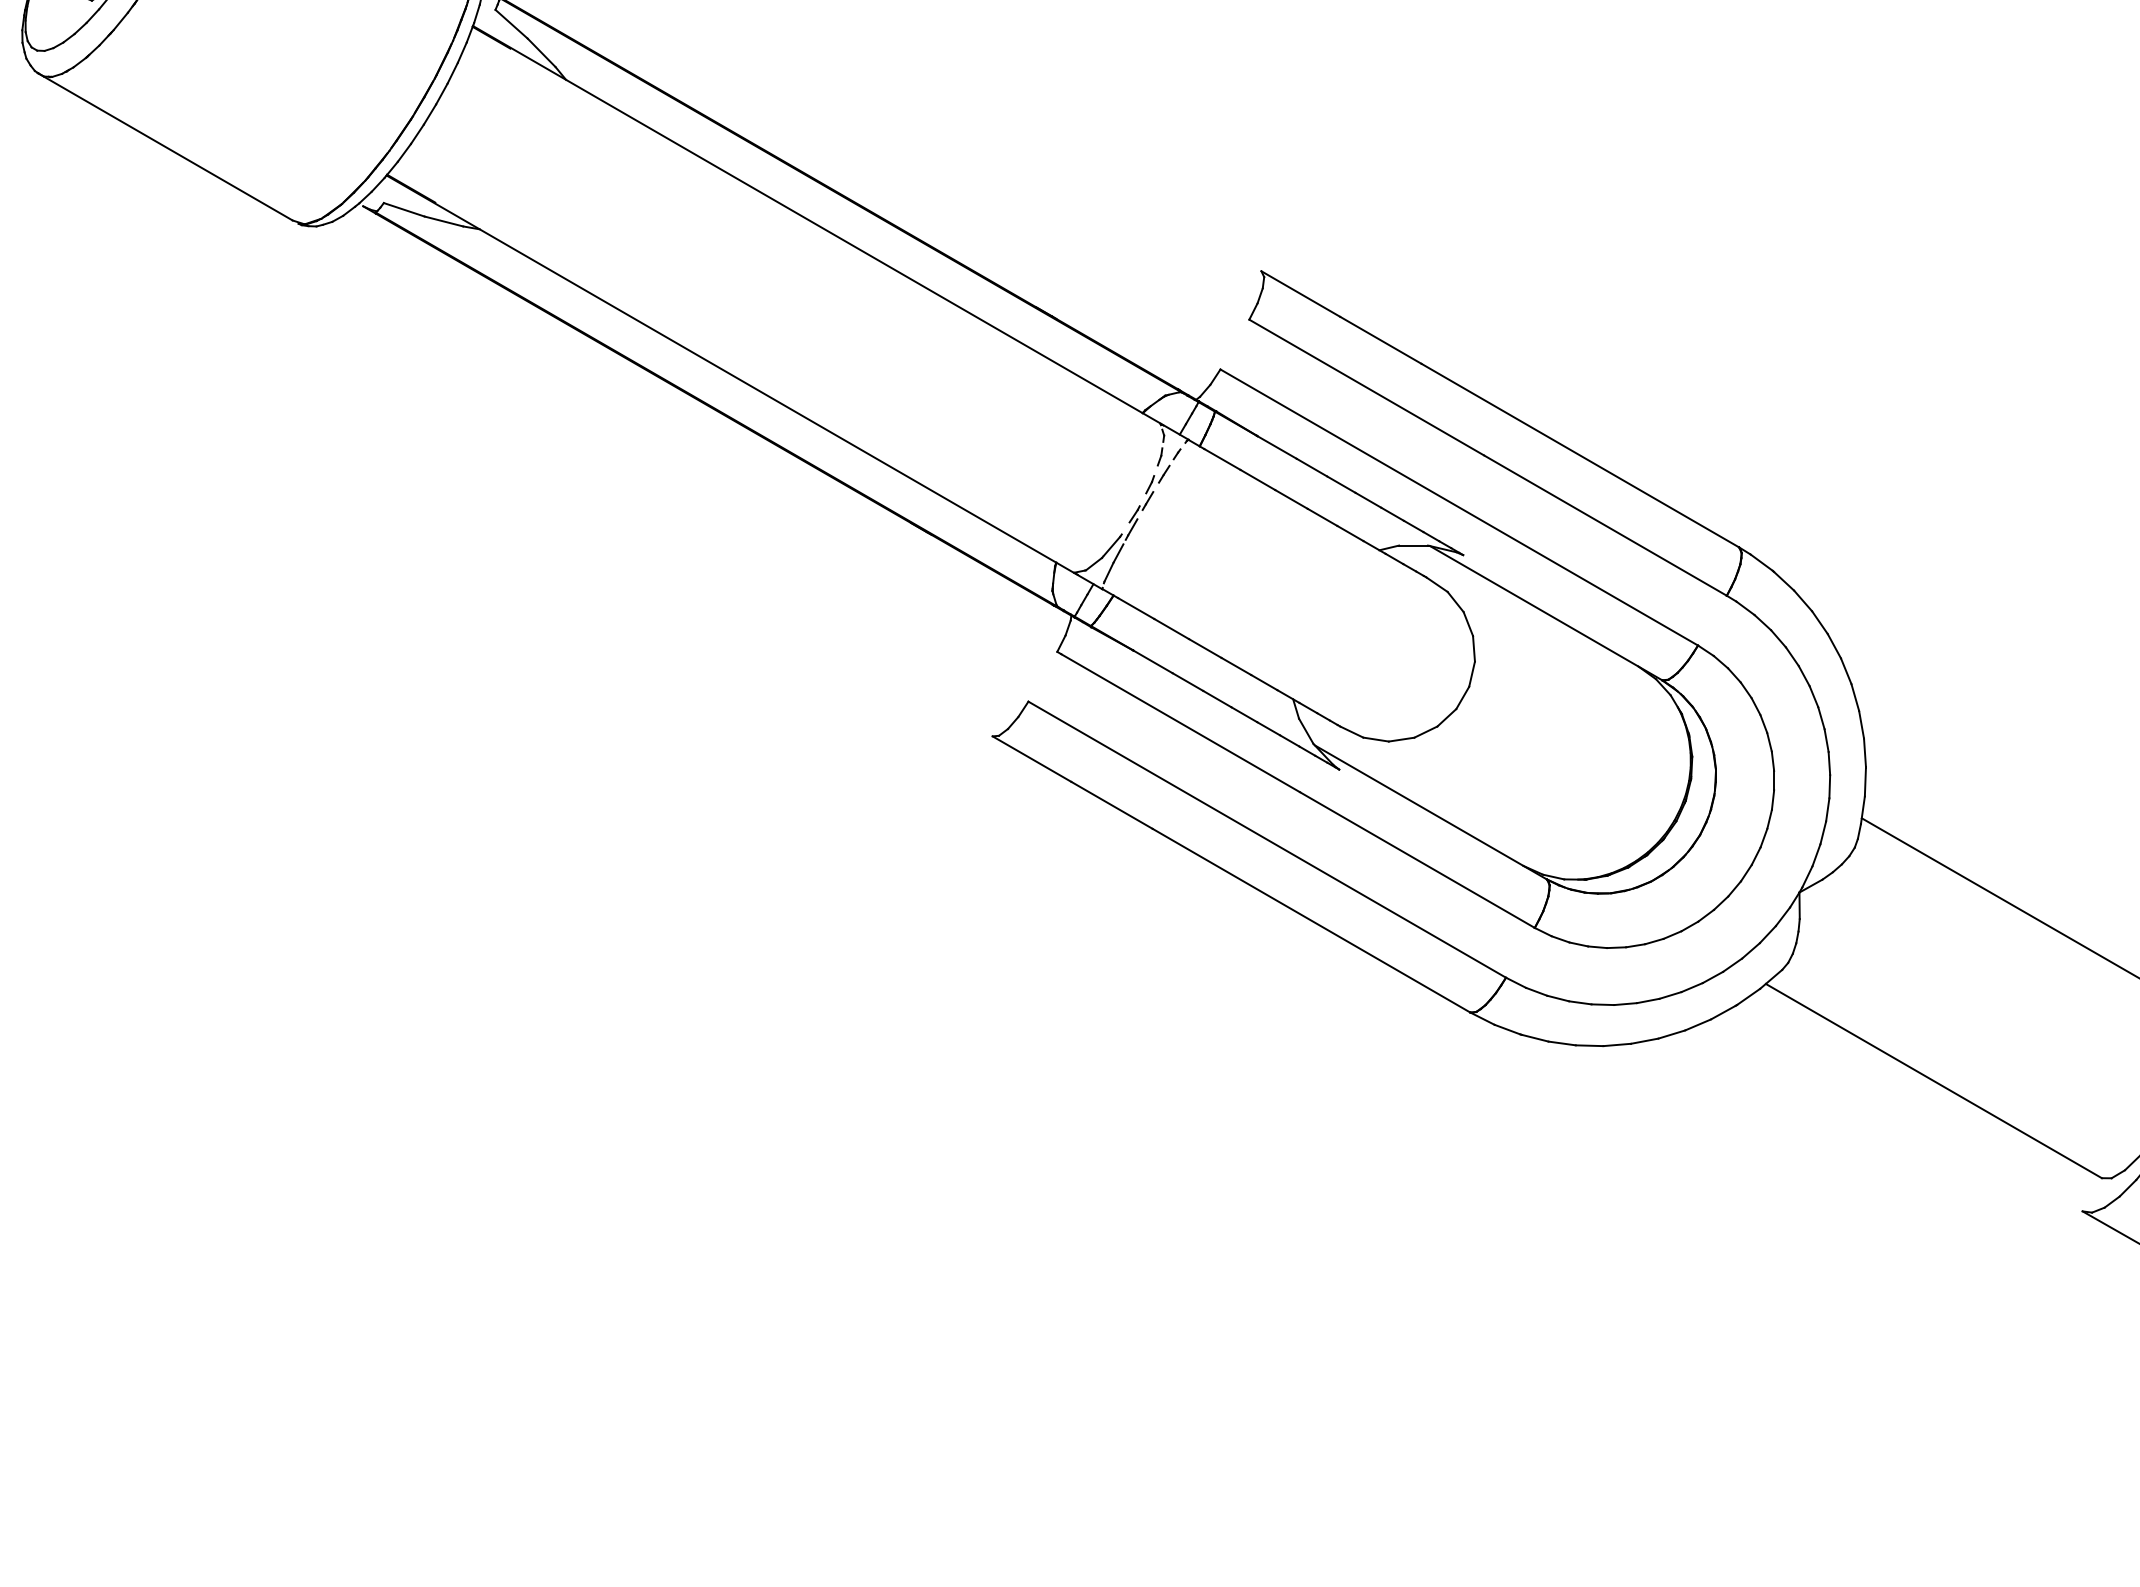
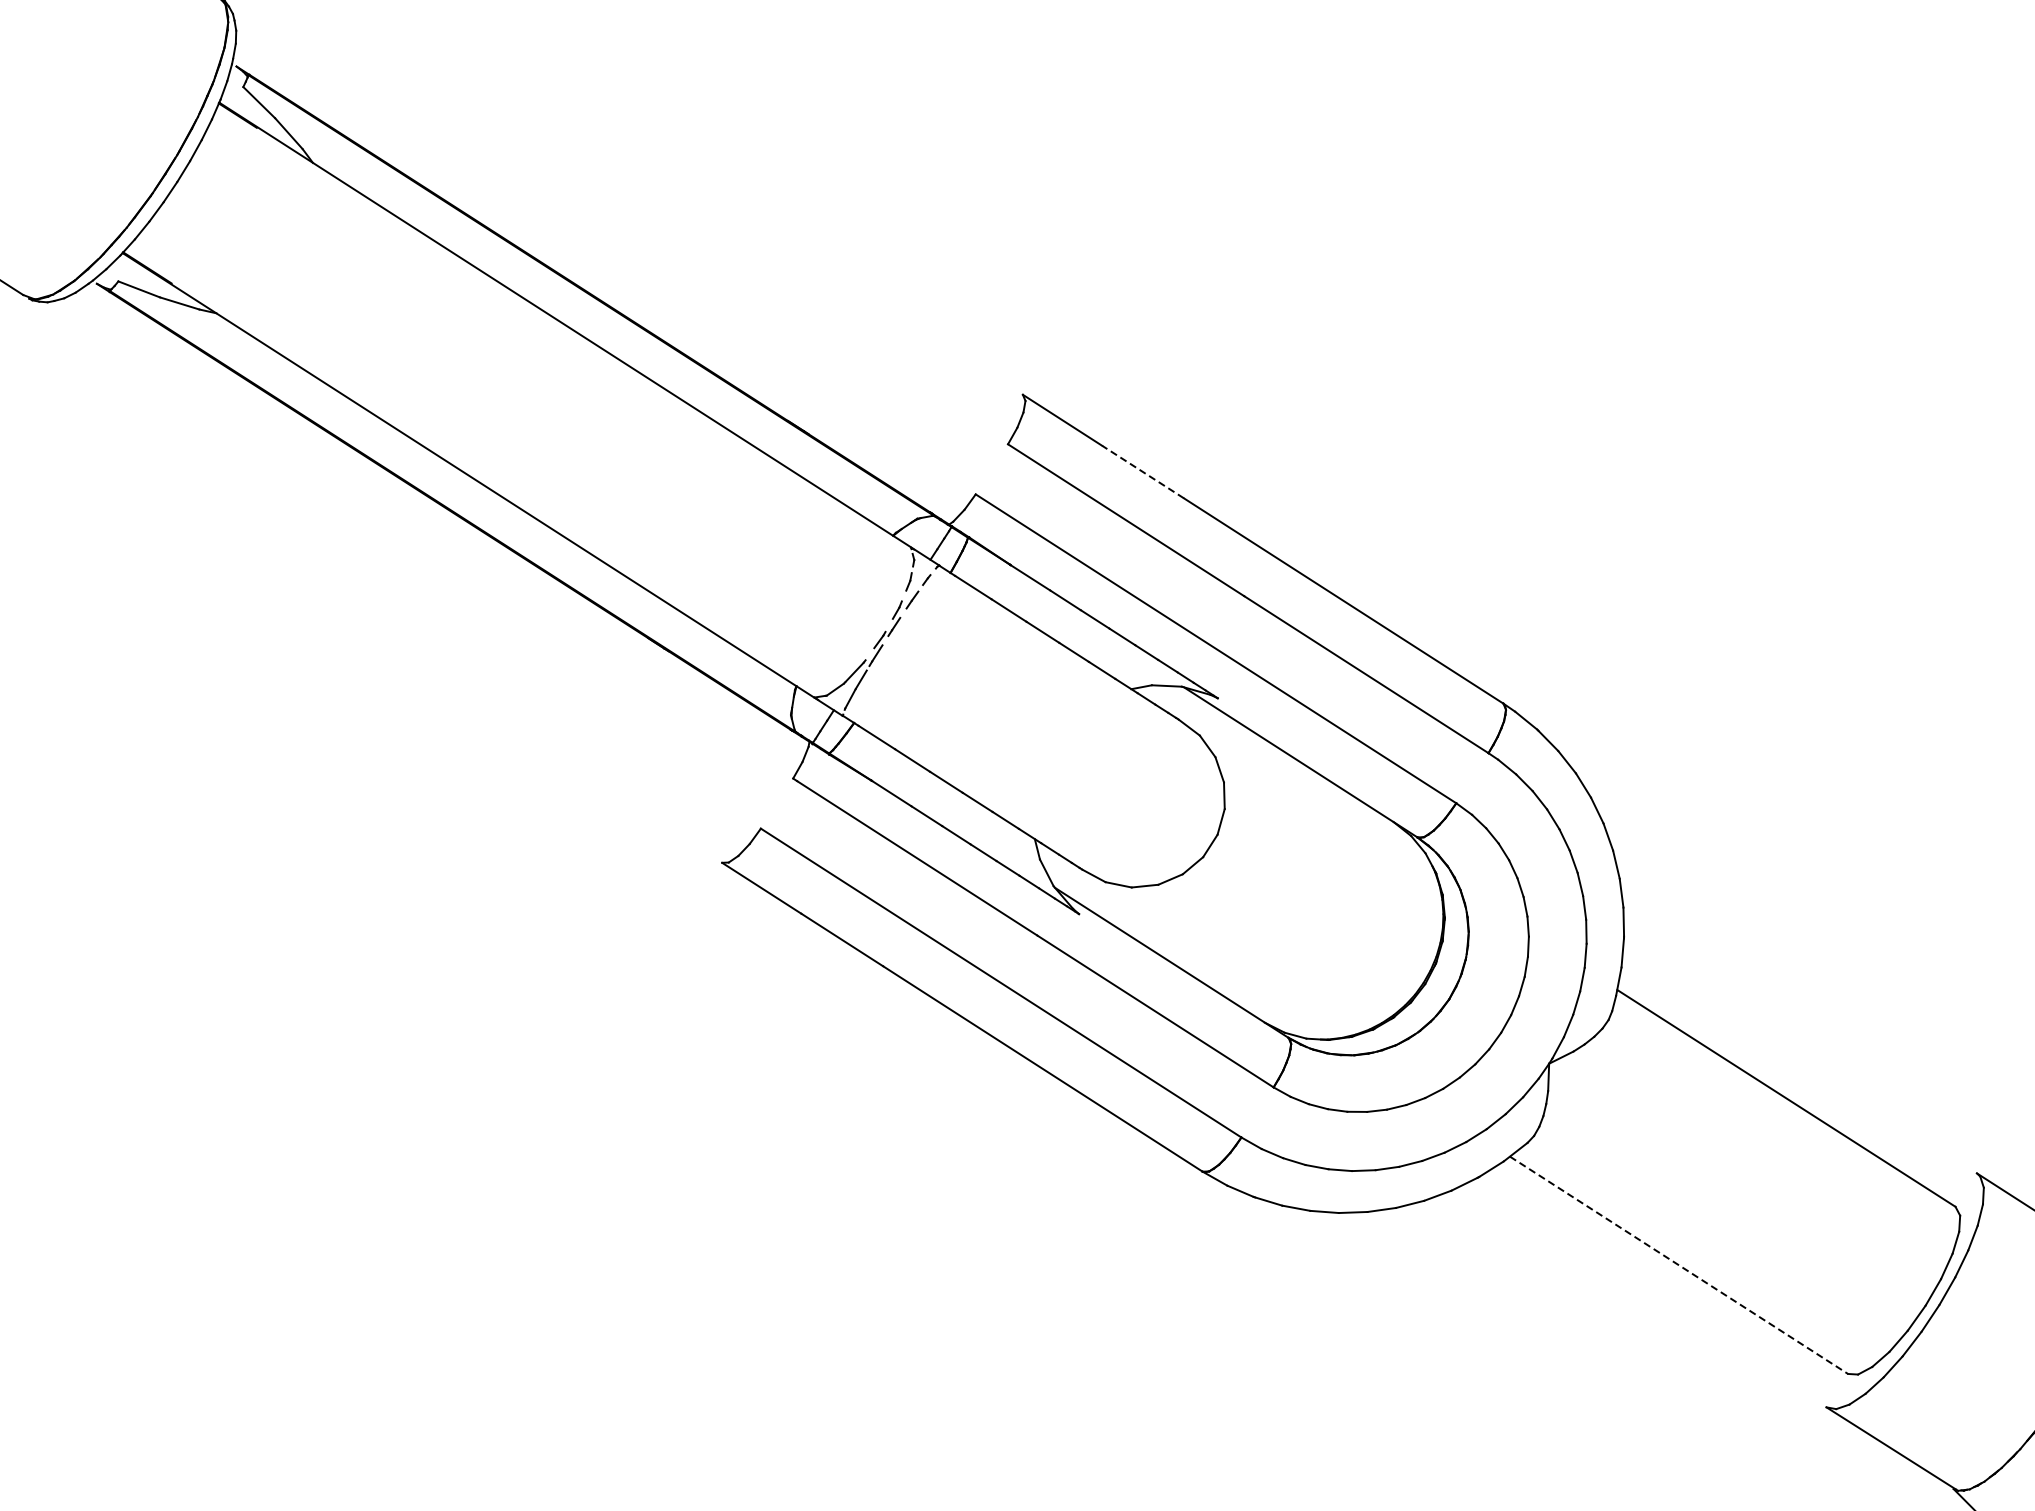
line: (1380, 340) -> (1142, 472), solid -> dashed
line: (1934, 1081) -> (1679, 1265), solid -> dashed

